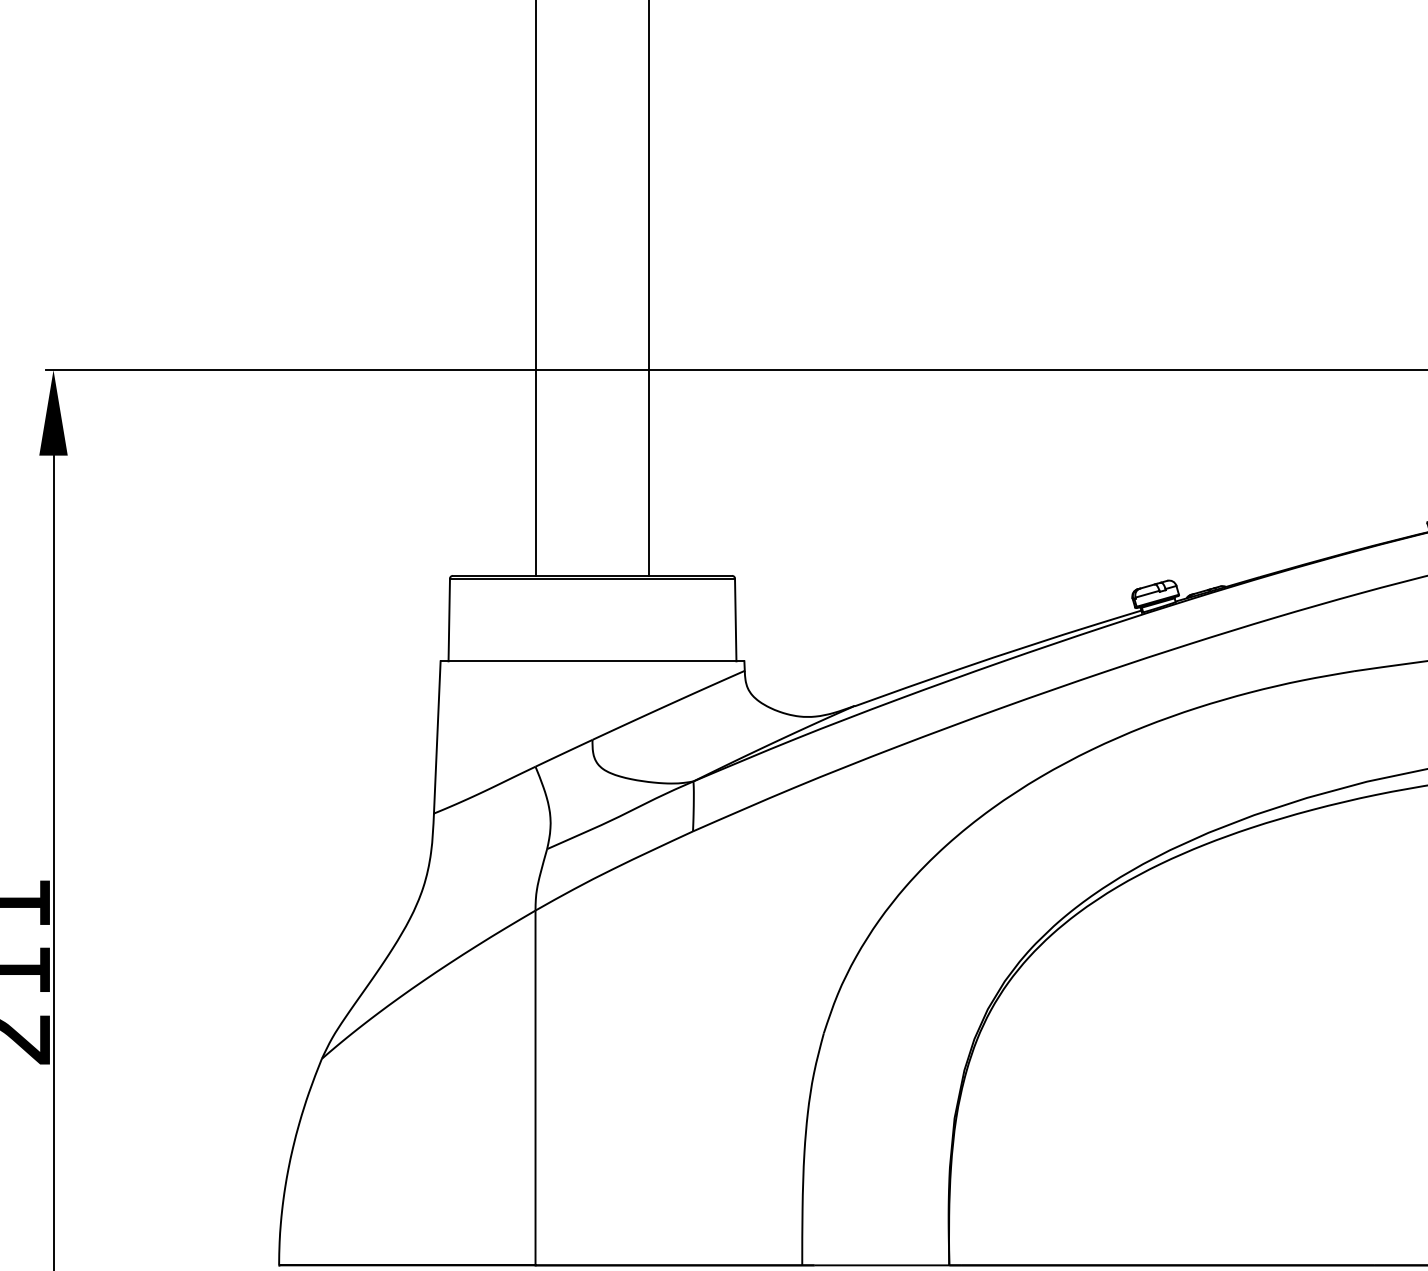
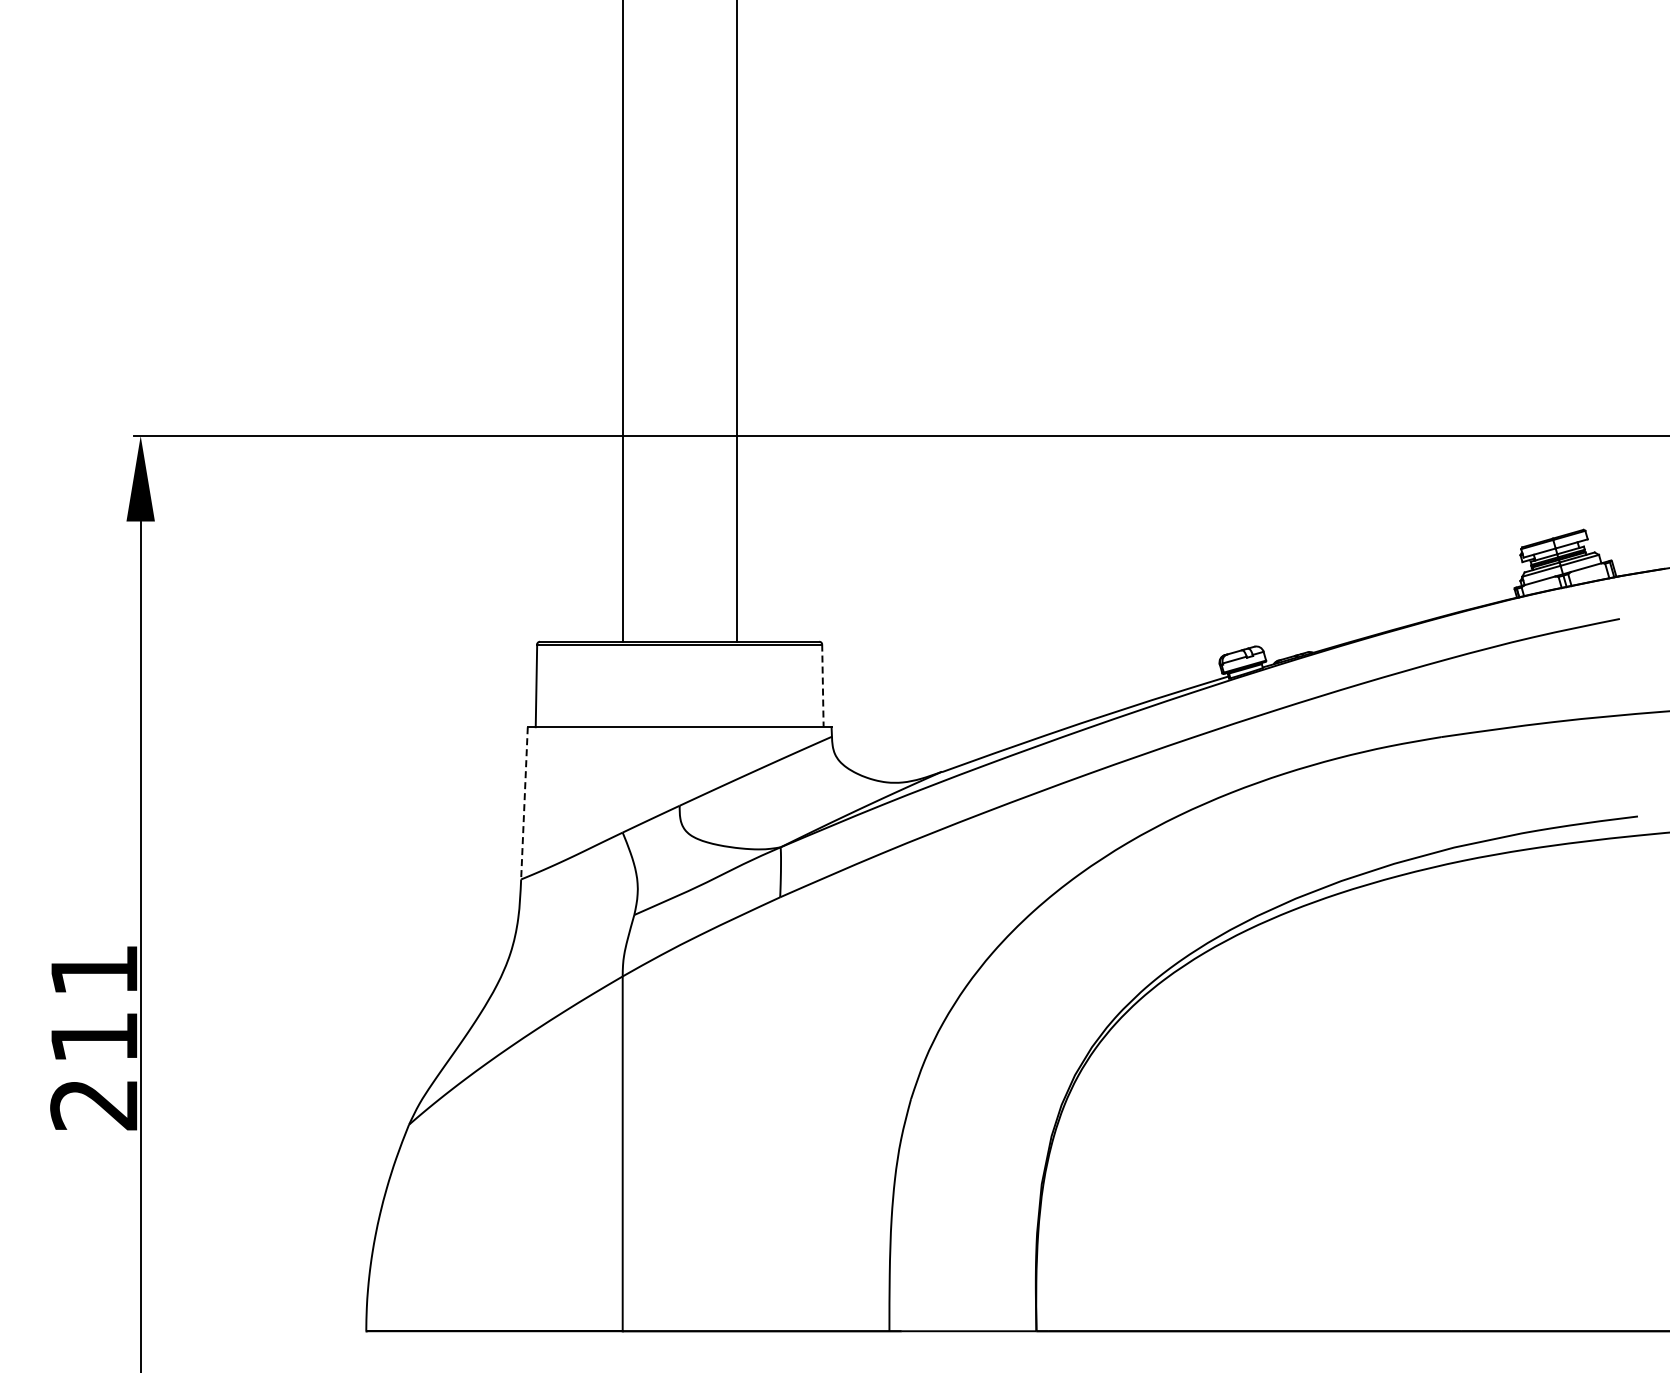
line: (735, 620) -> (822, 686), solid -> dashed
line: (437, 737) -> (524, 803), solid -> dashed

